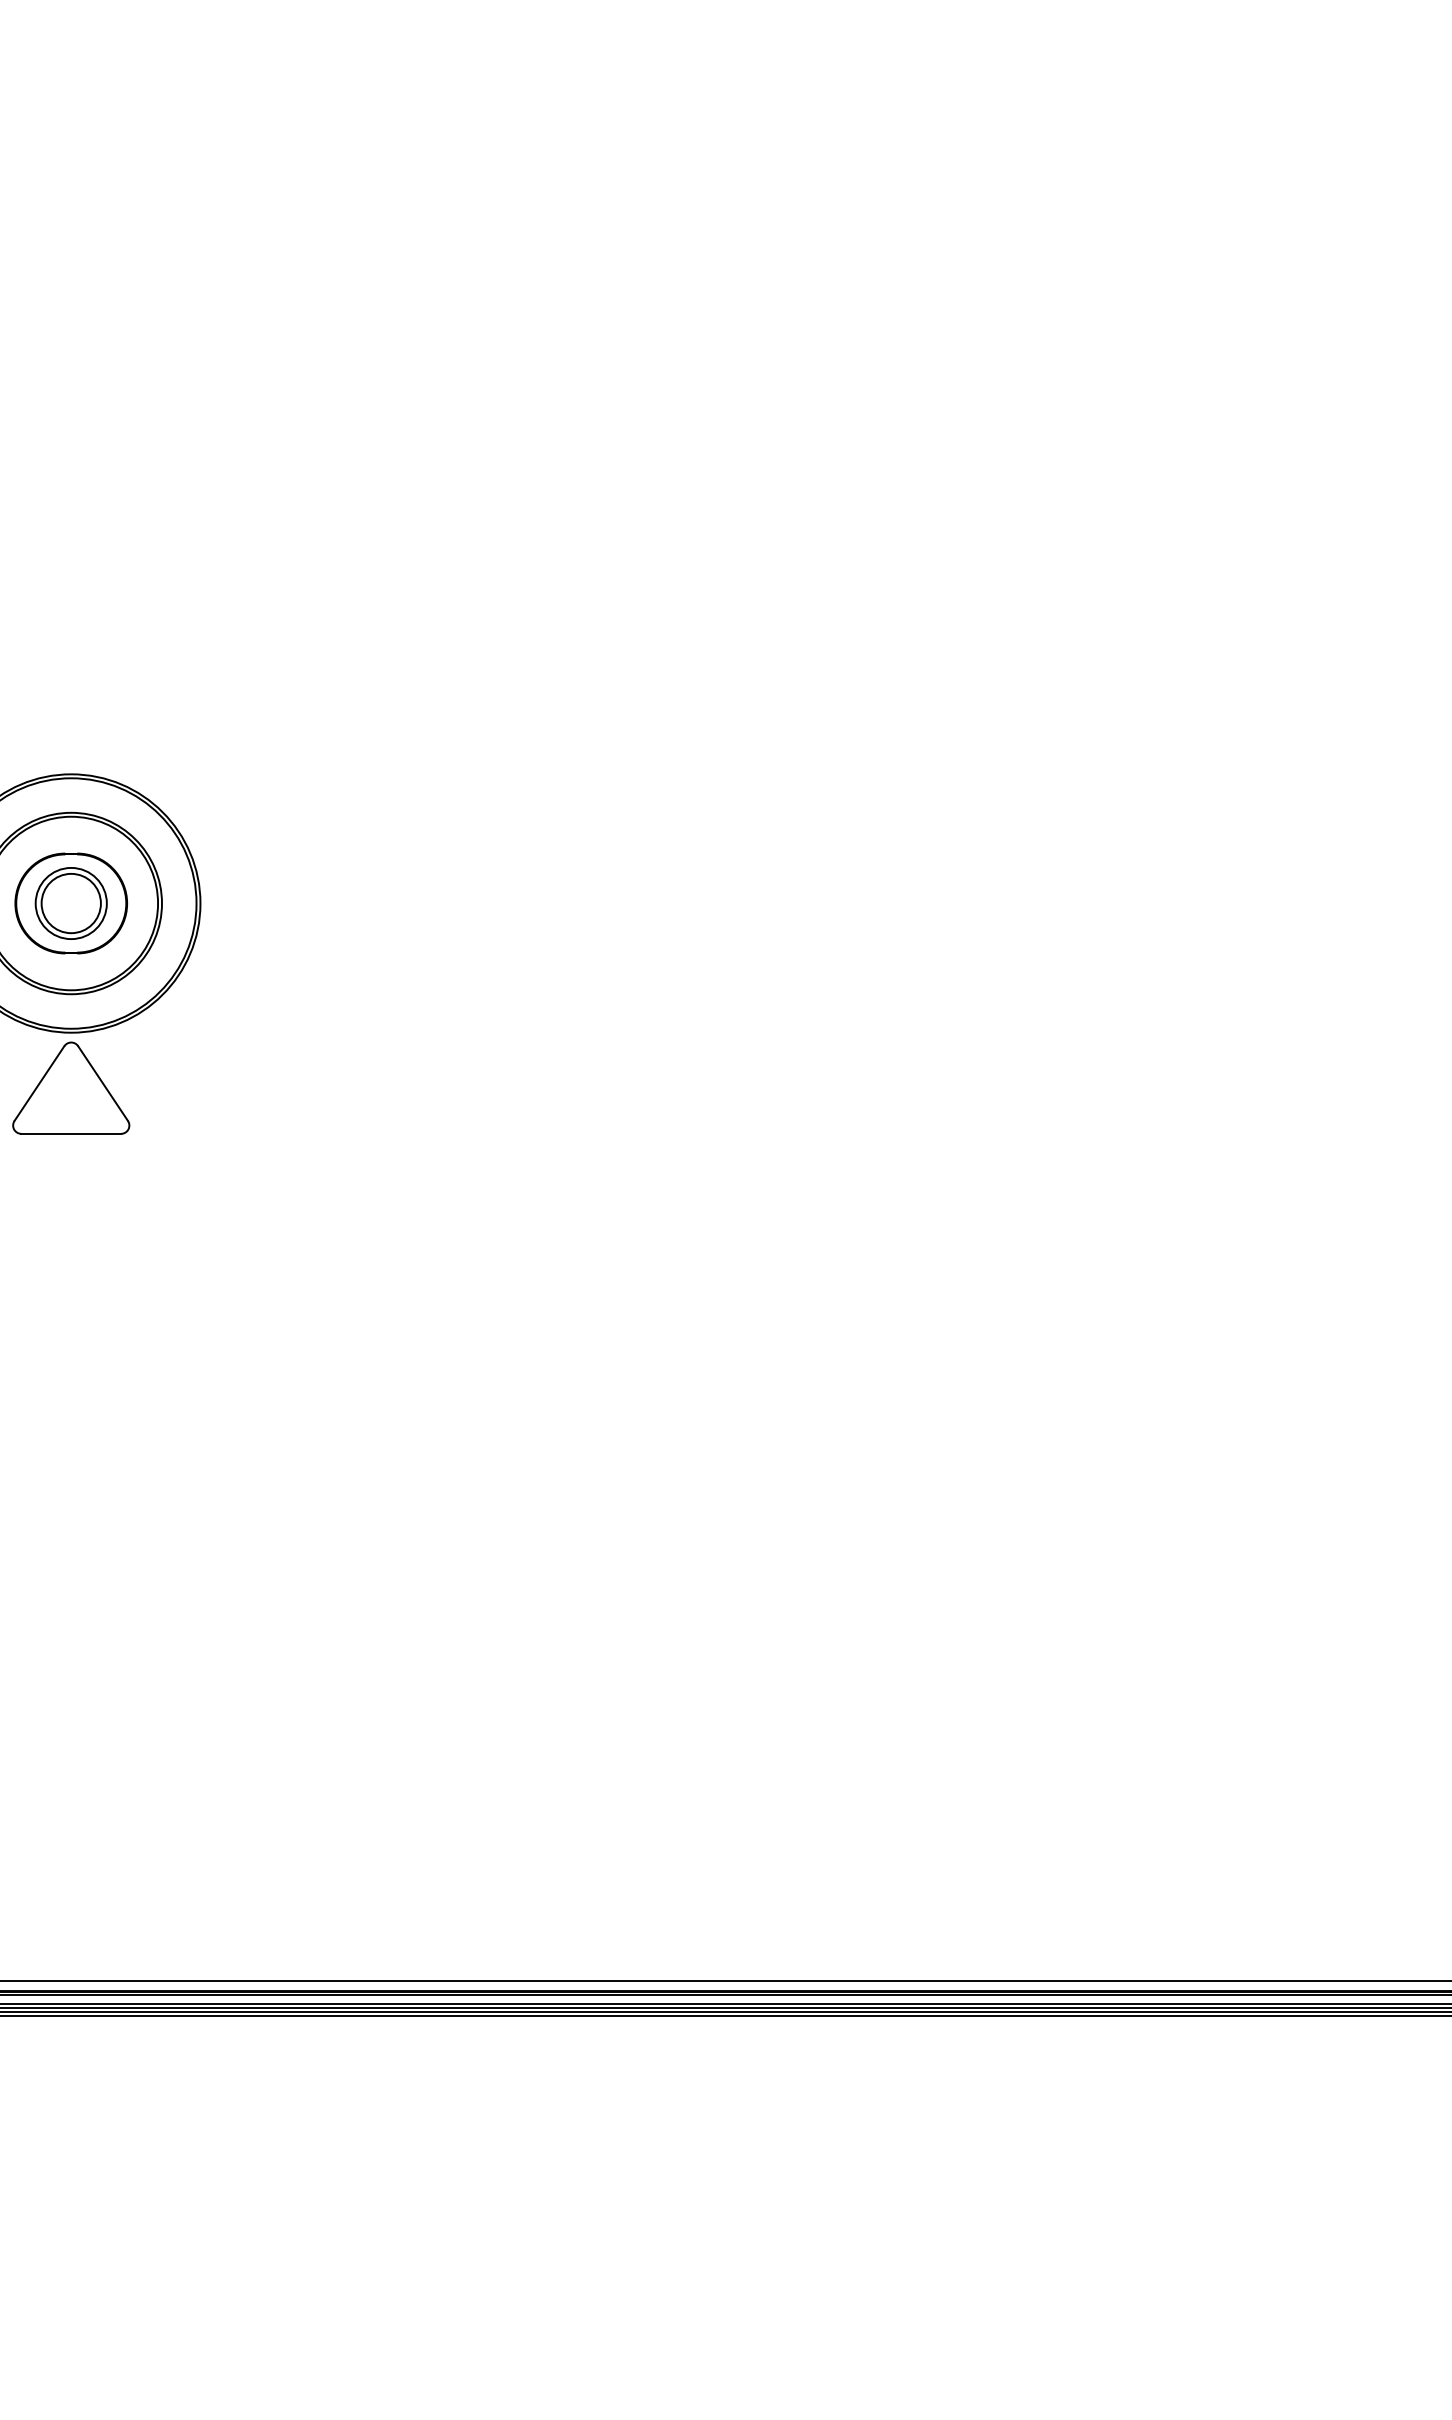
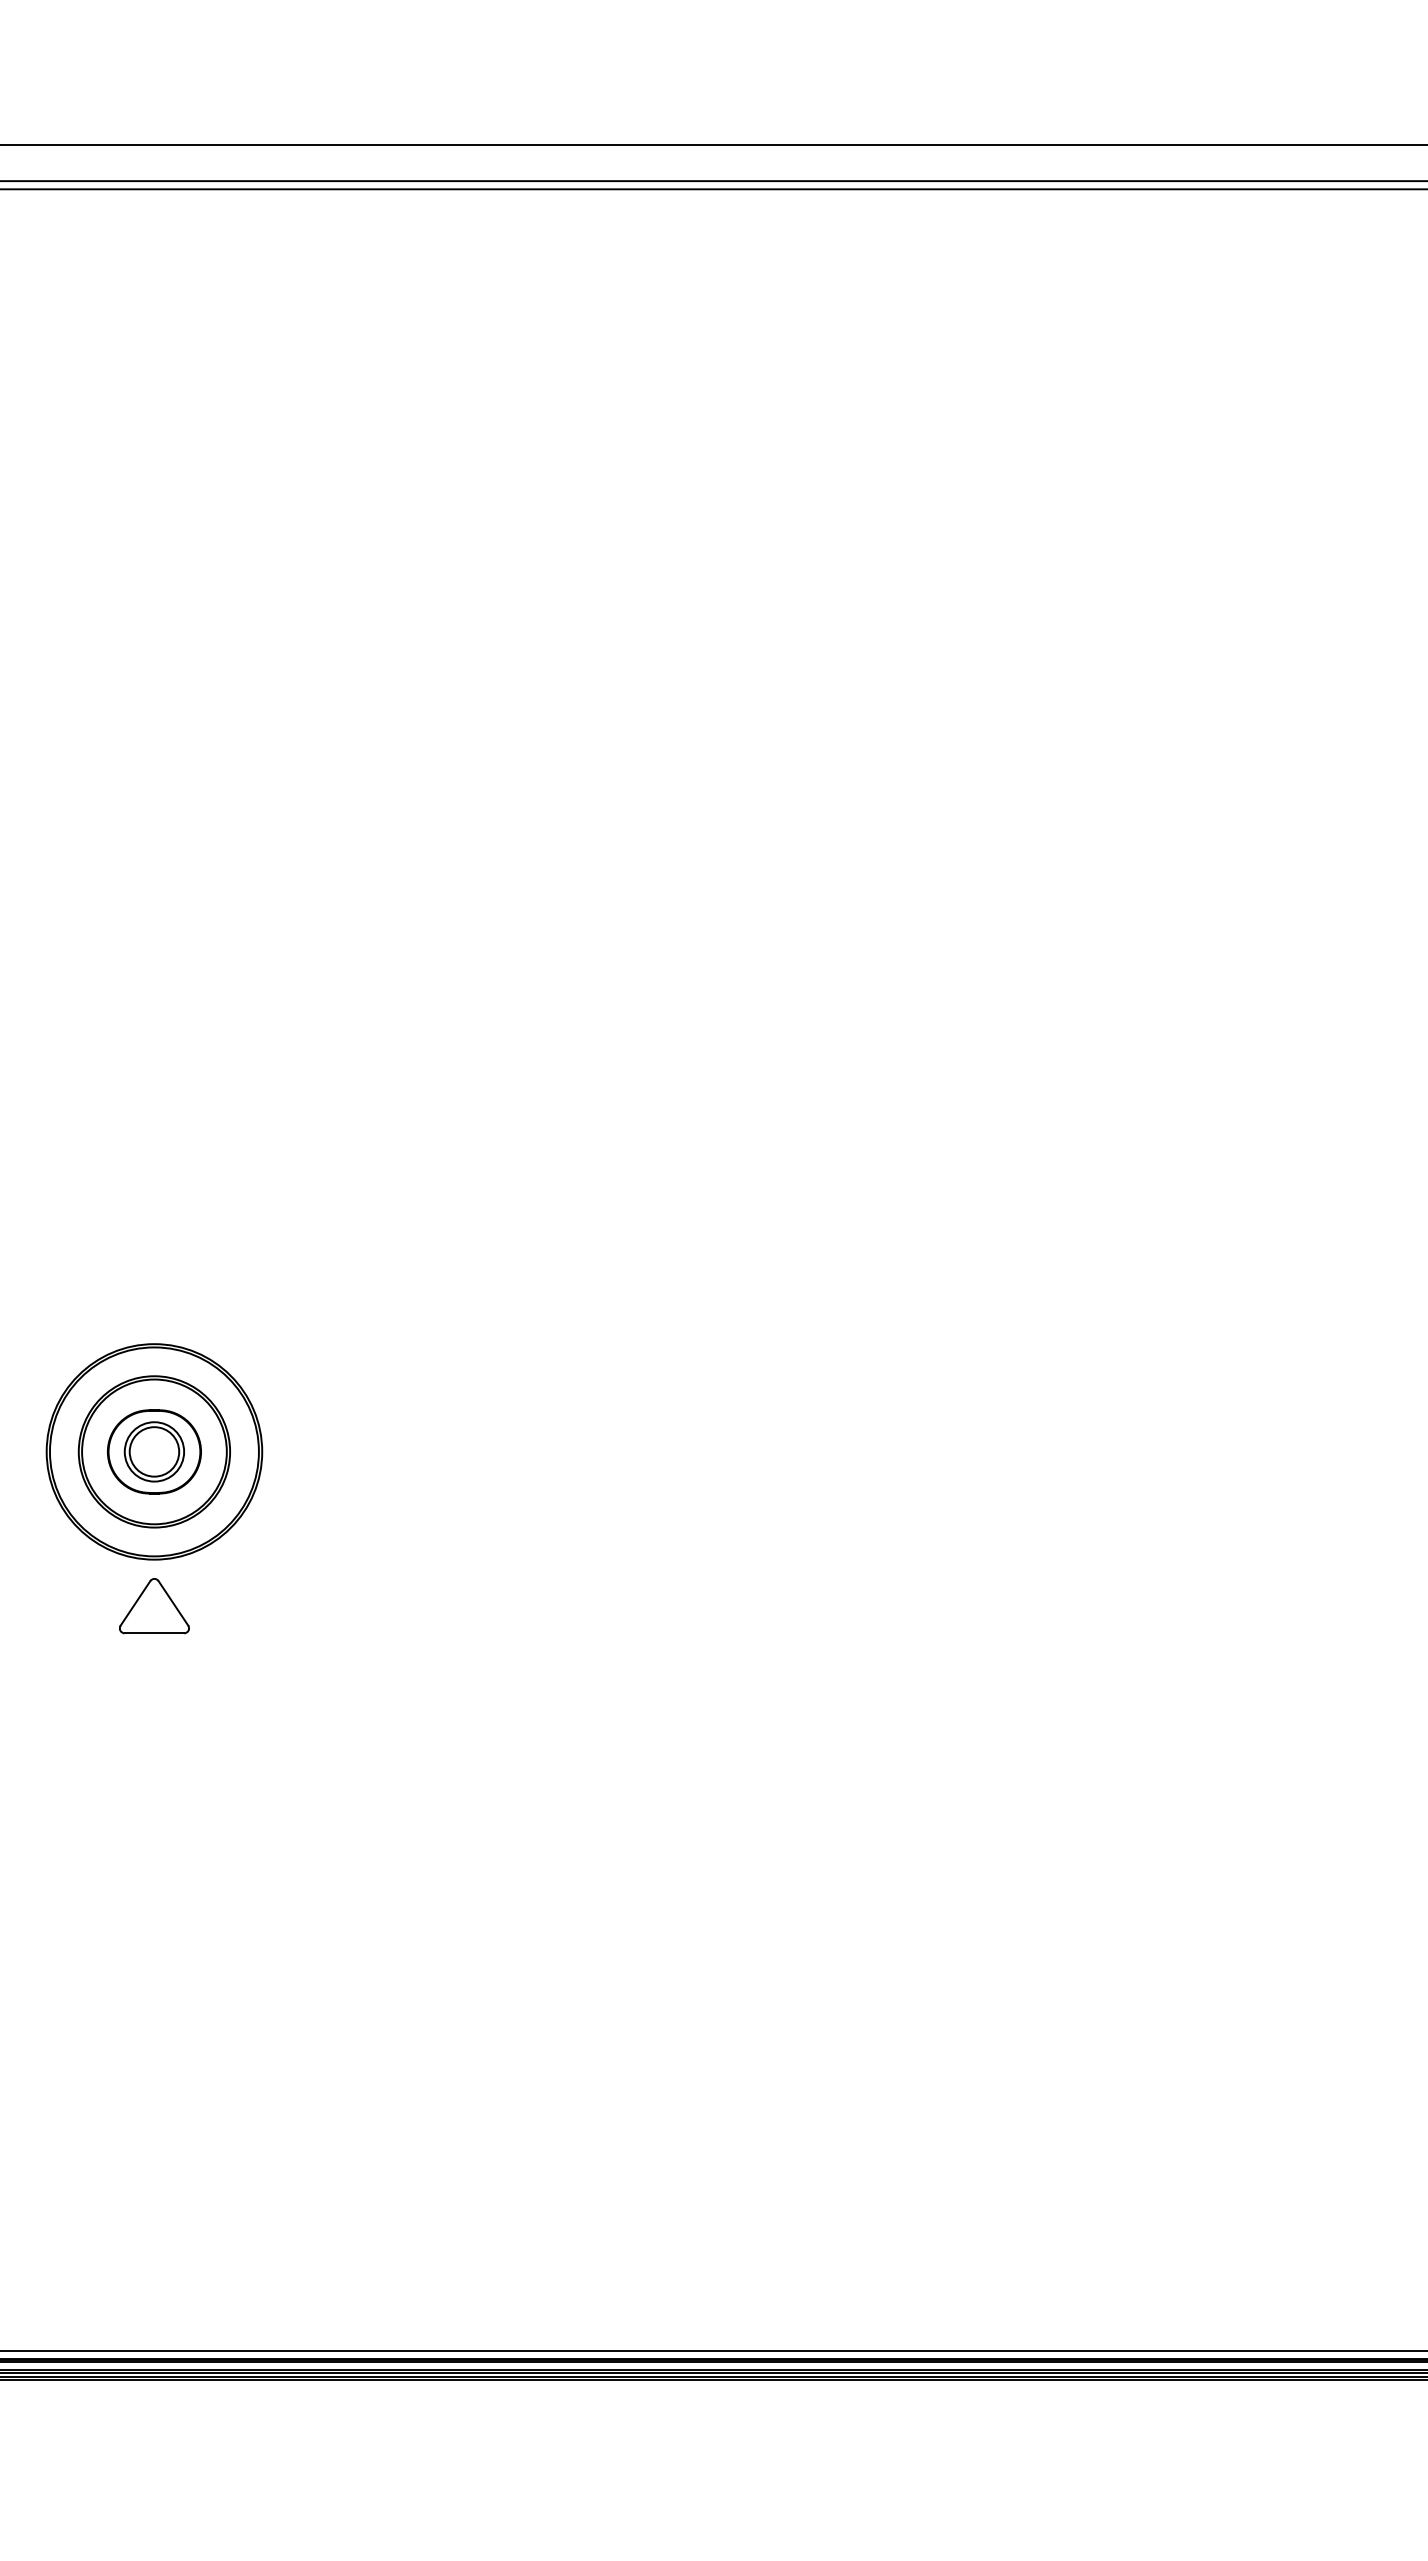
part: (71, 1088) -> (154, 1606), size x0.71

